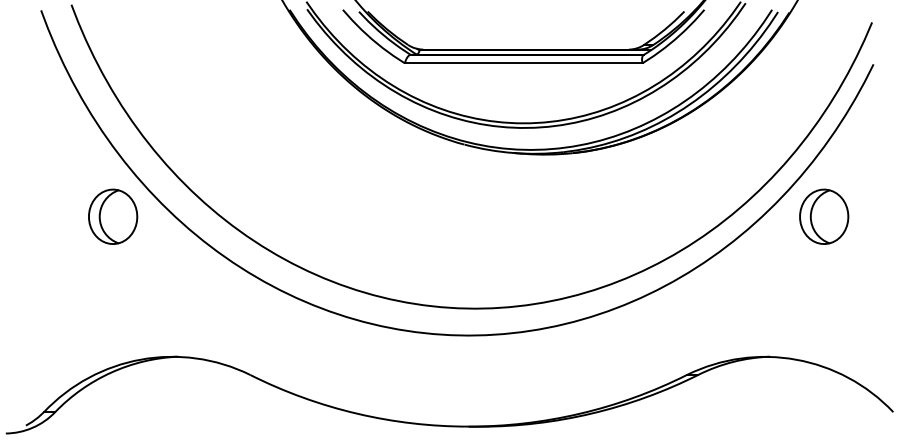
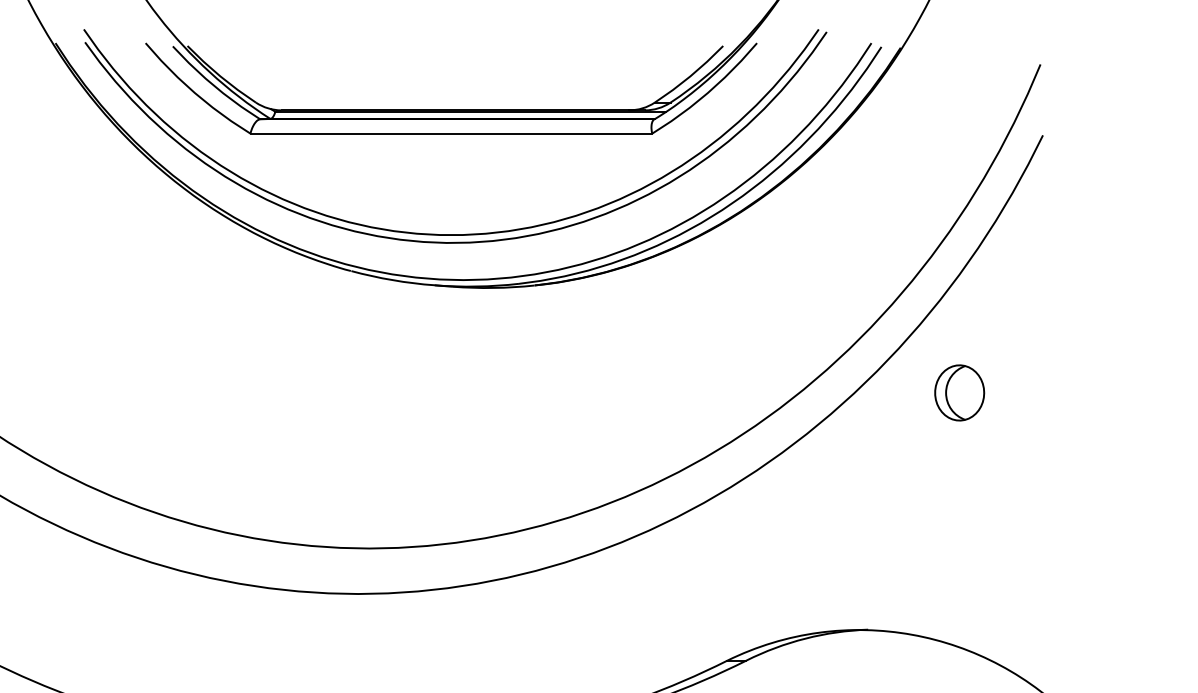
part: (824, 216) -> (959, 392), size x0.6

